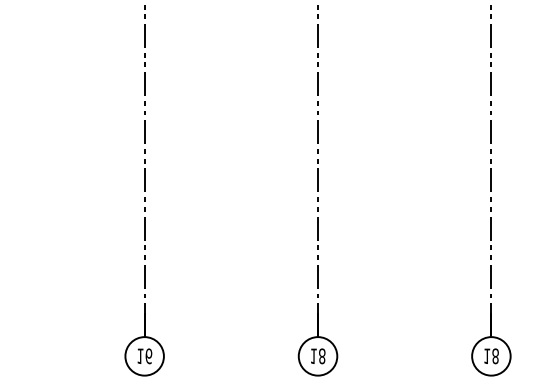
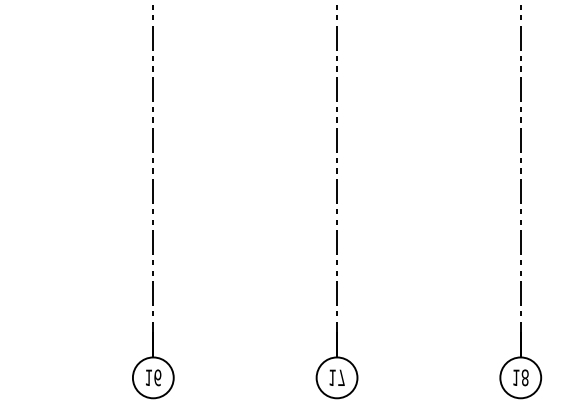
text: (322, 356) -> (341, 377), 18 -> 17

